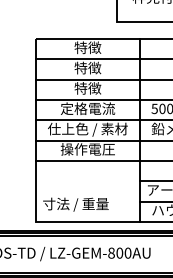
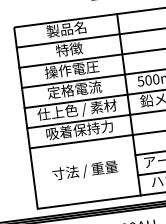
text: (87, 47) -> (66, 29), 特徴 -> 製品名
text: (87, 88) -> (71, 69), 特徴 -> 操作電圧
text: (87, 149) -> (79, 130), 操作電圧 -> 吸着保持力
text: (75, 204) -> (84, 170), moved

